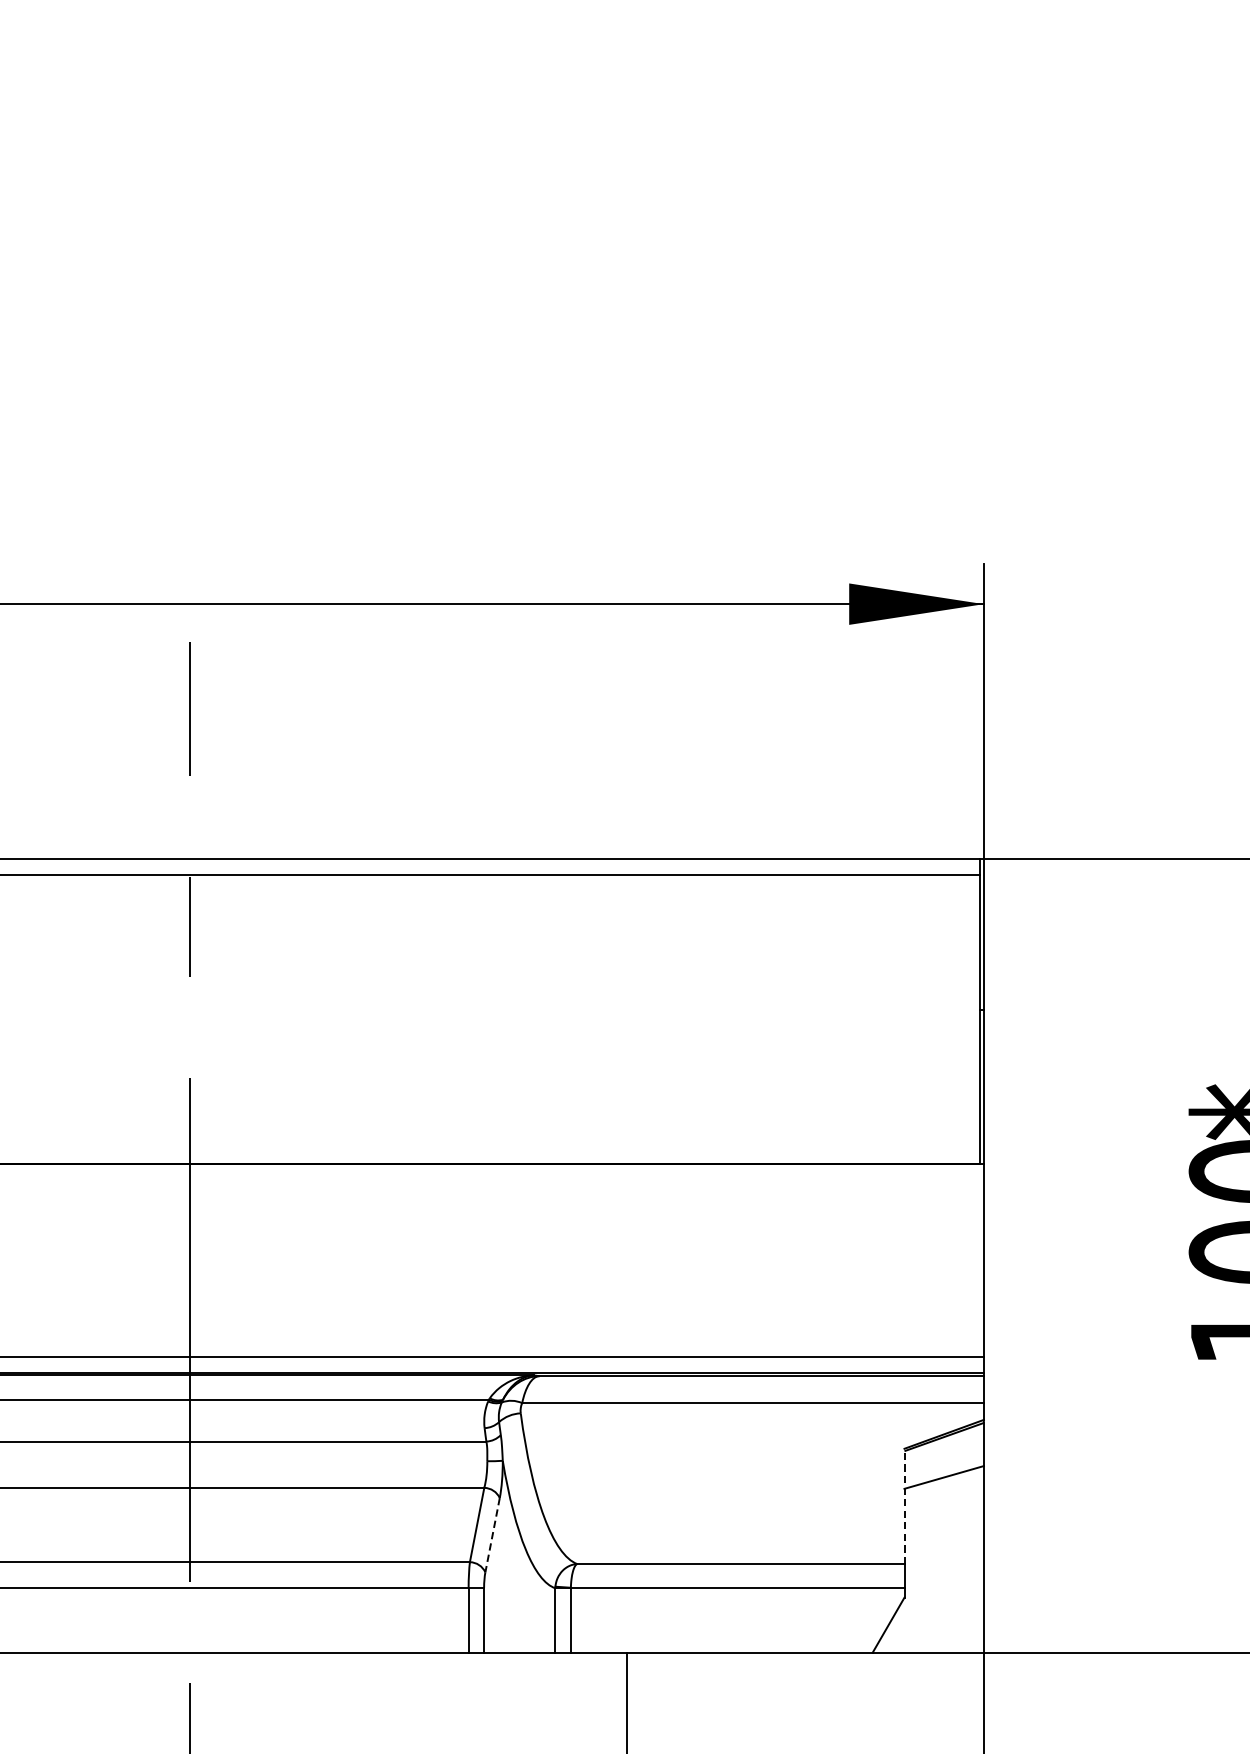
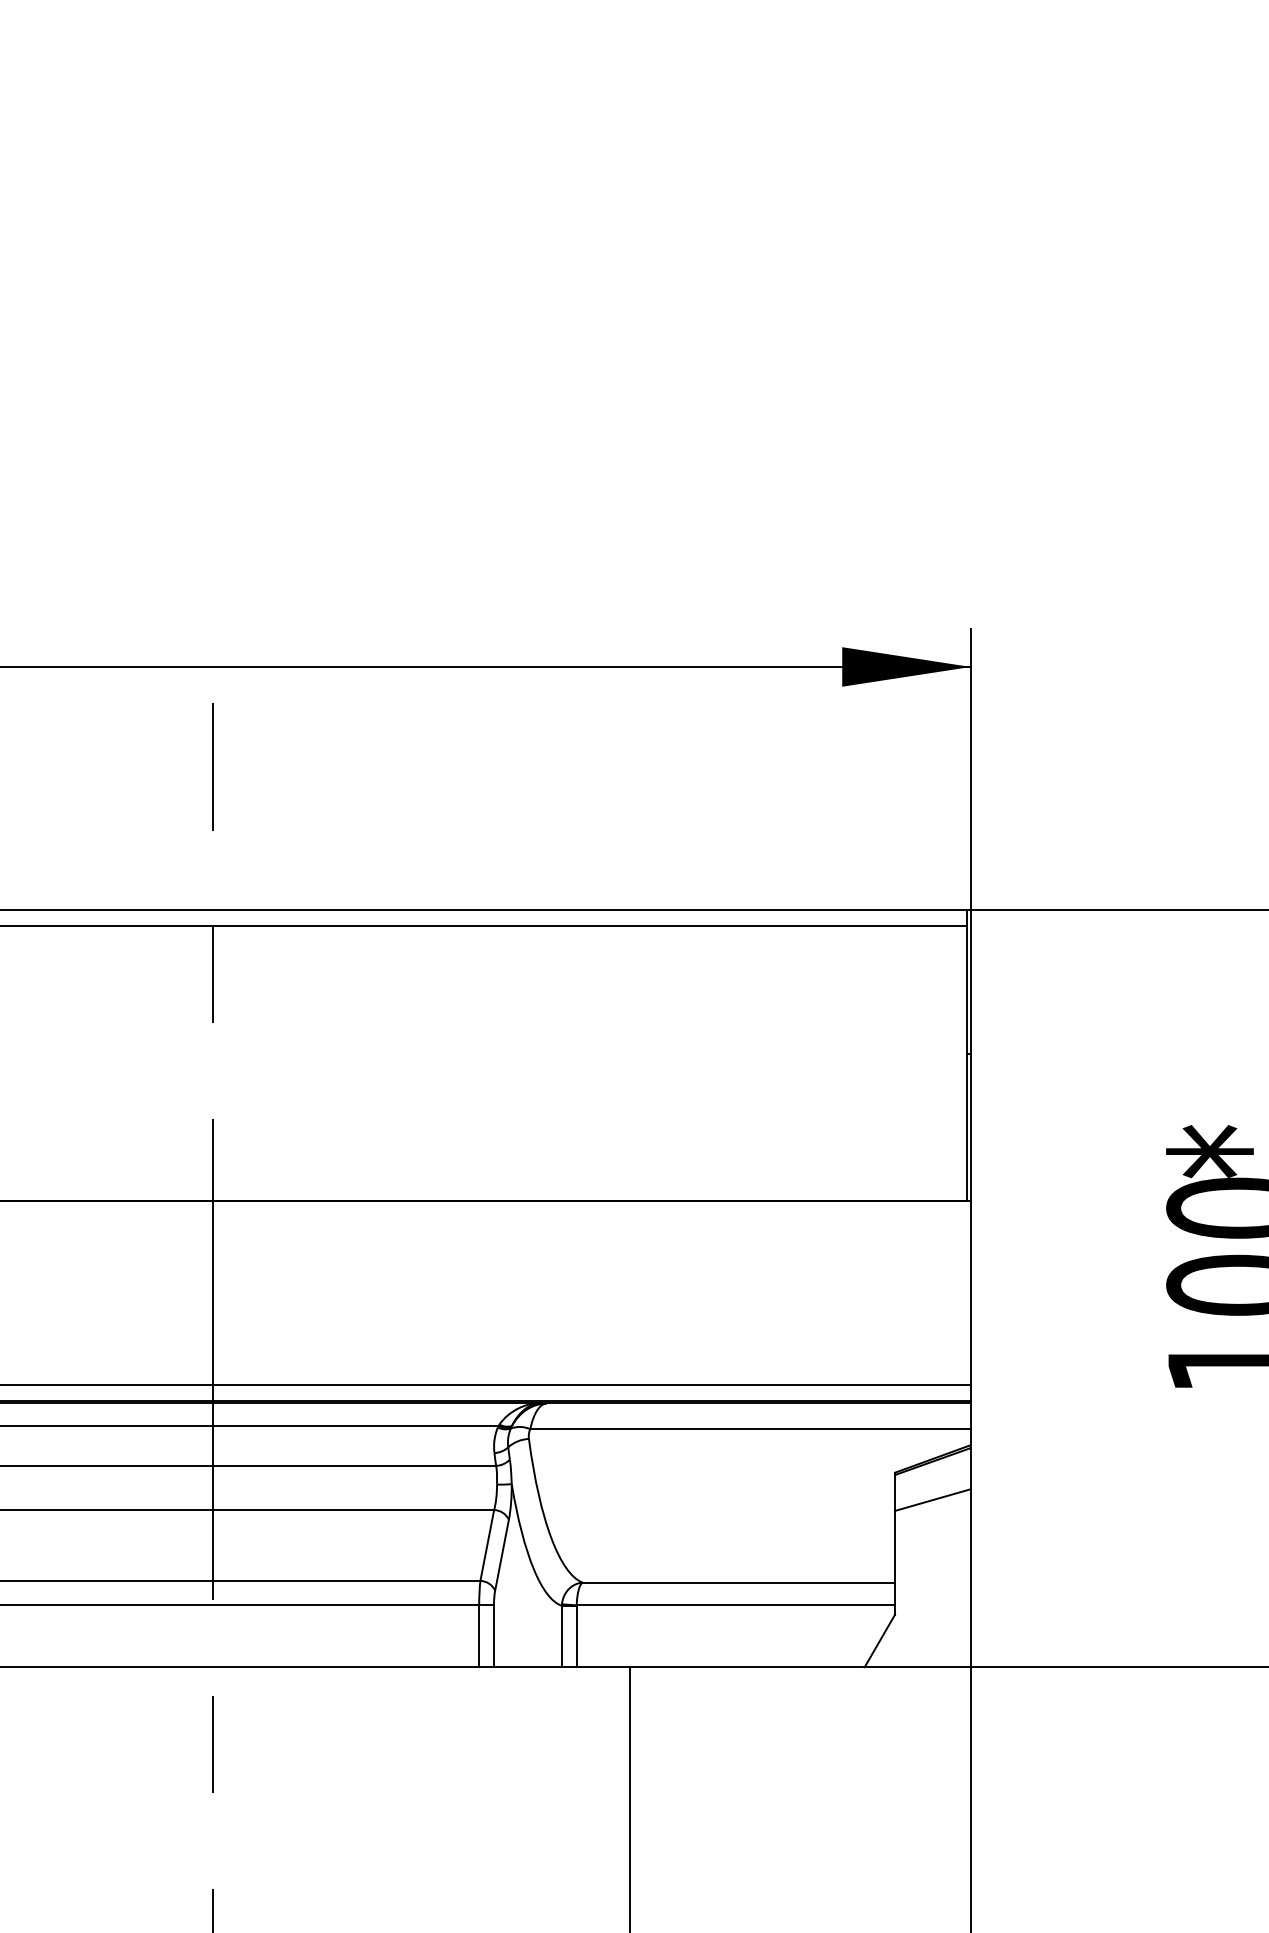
line: (905, 1506) -> (895, 1527), dashed -> solid
line: (492, 1535) -> (501, 1555), dashed -> solid

